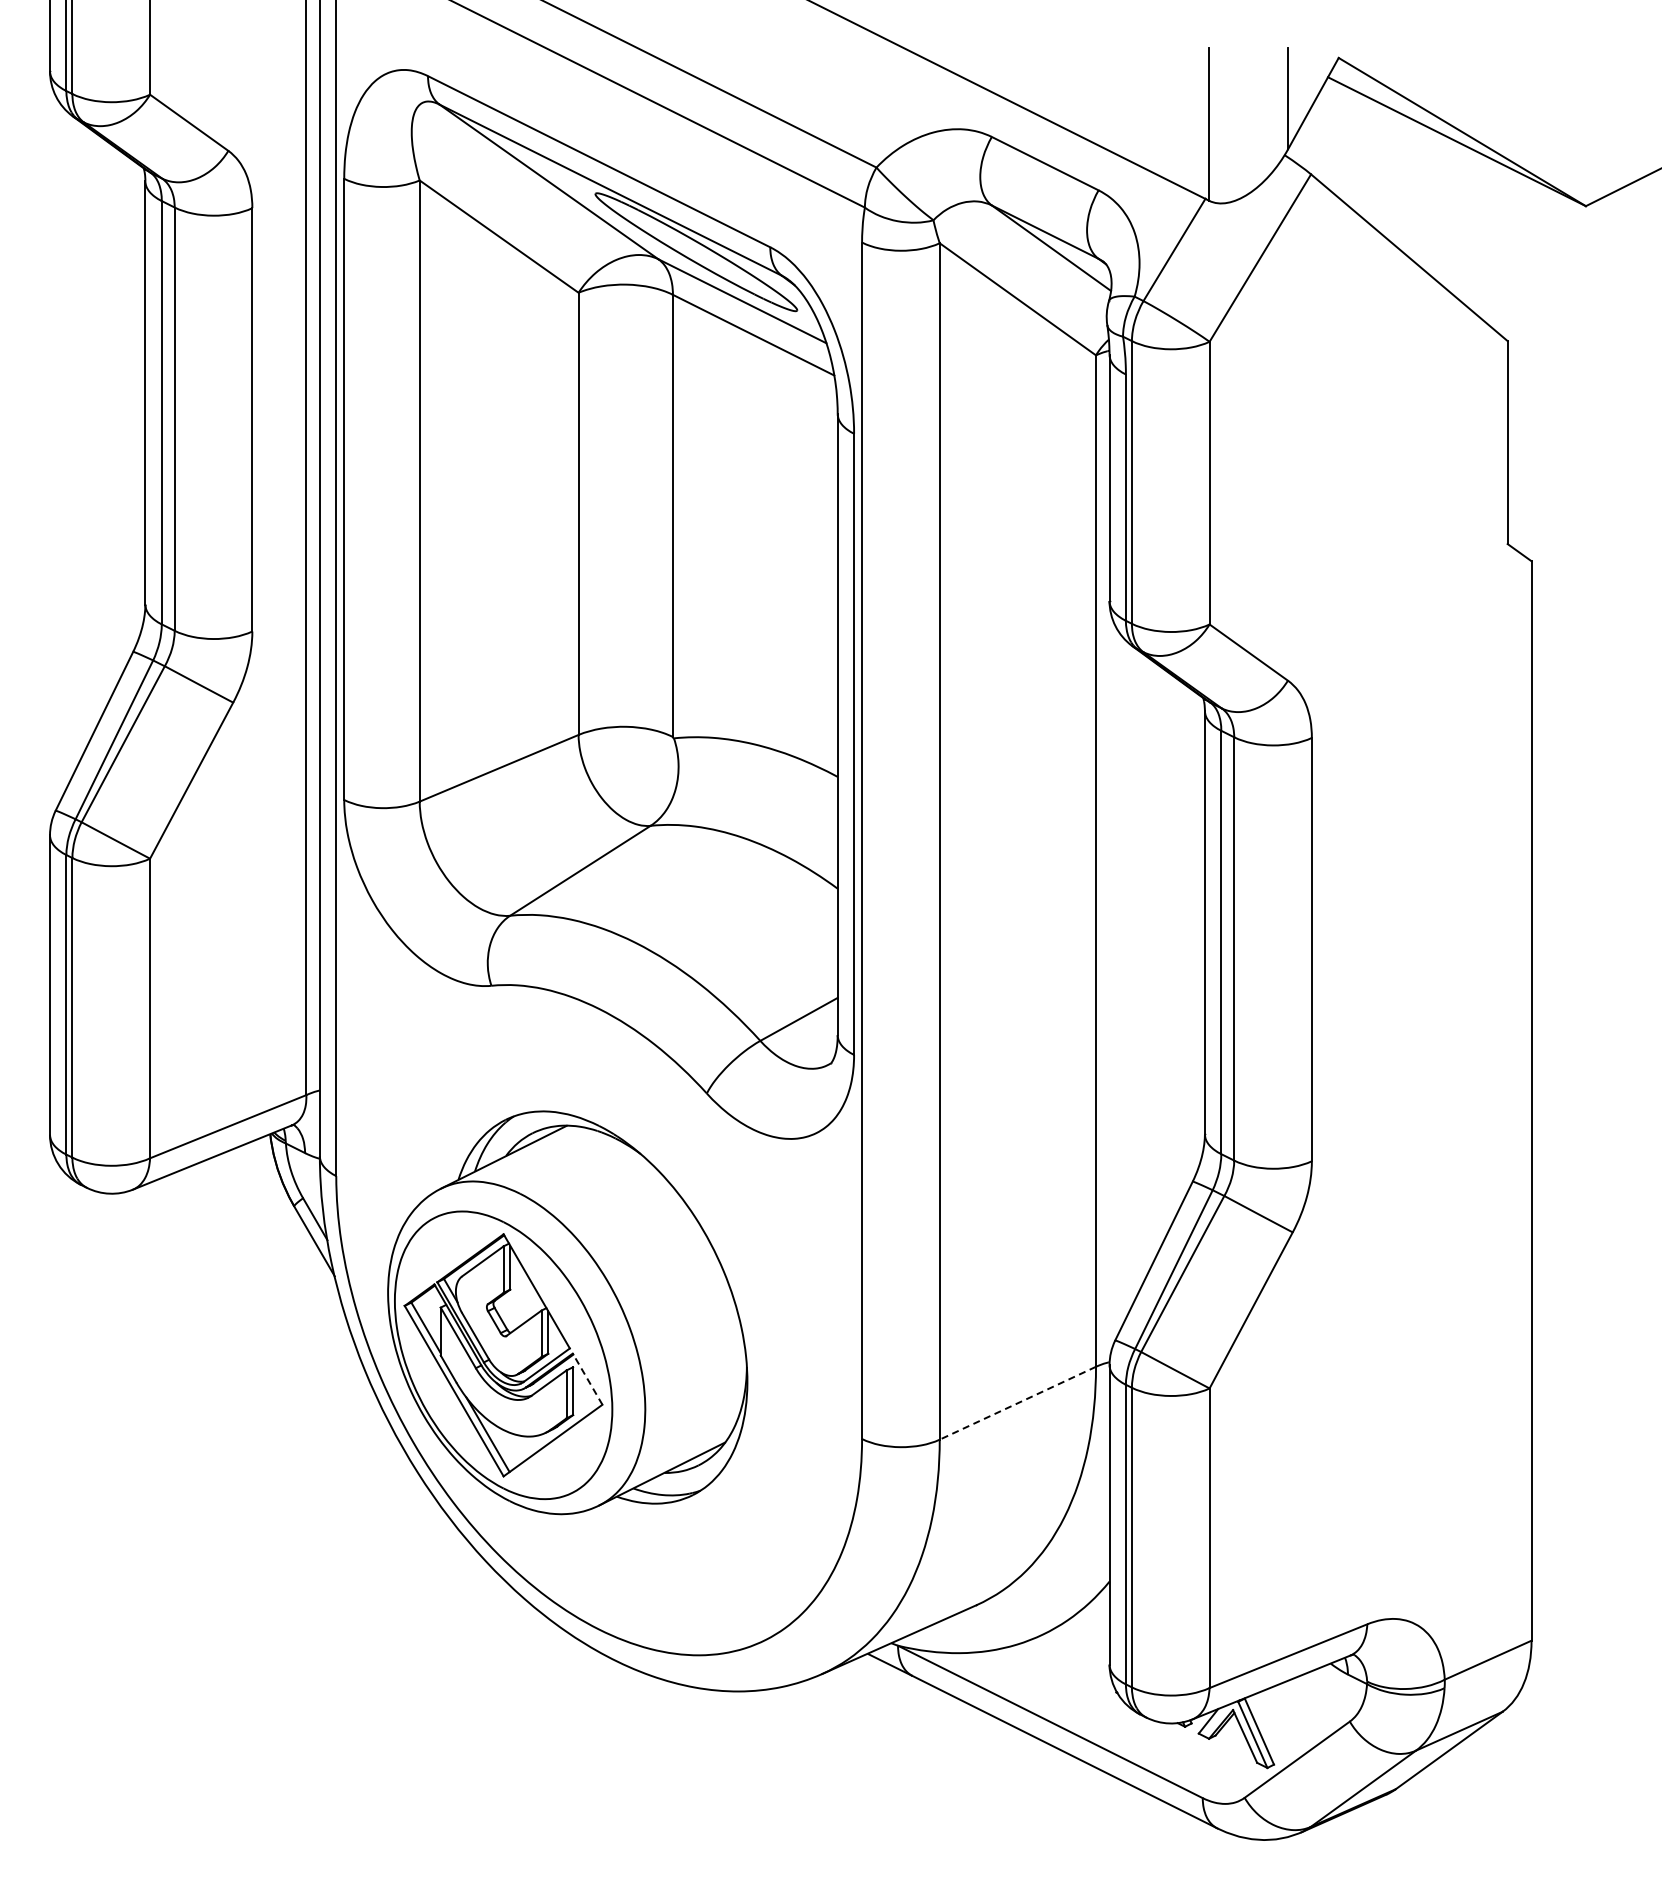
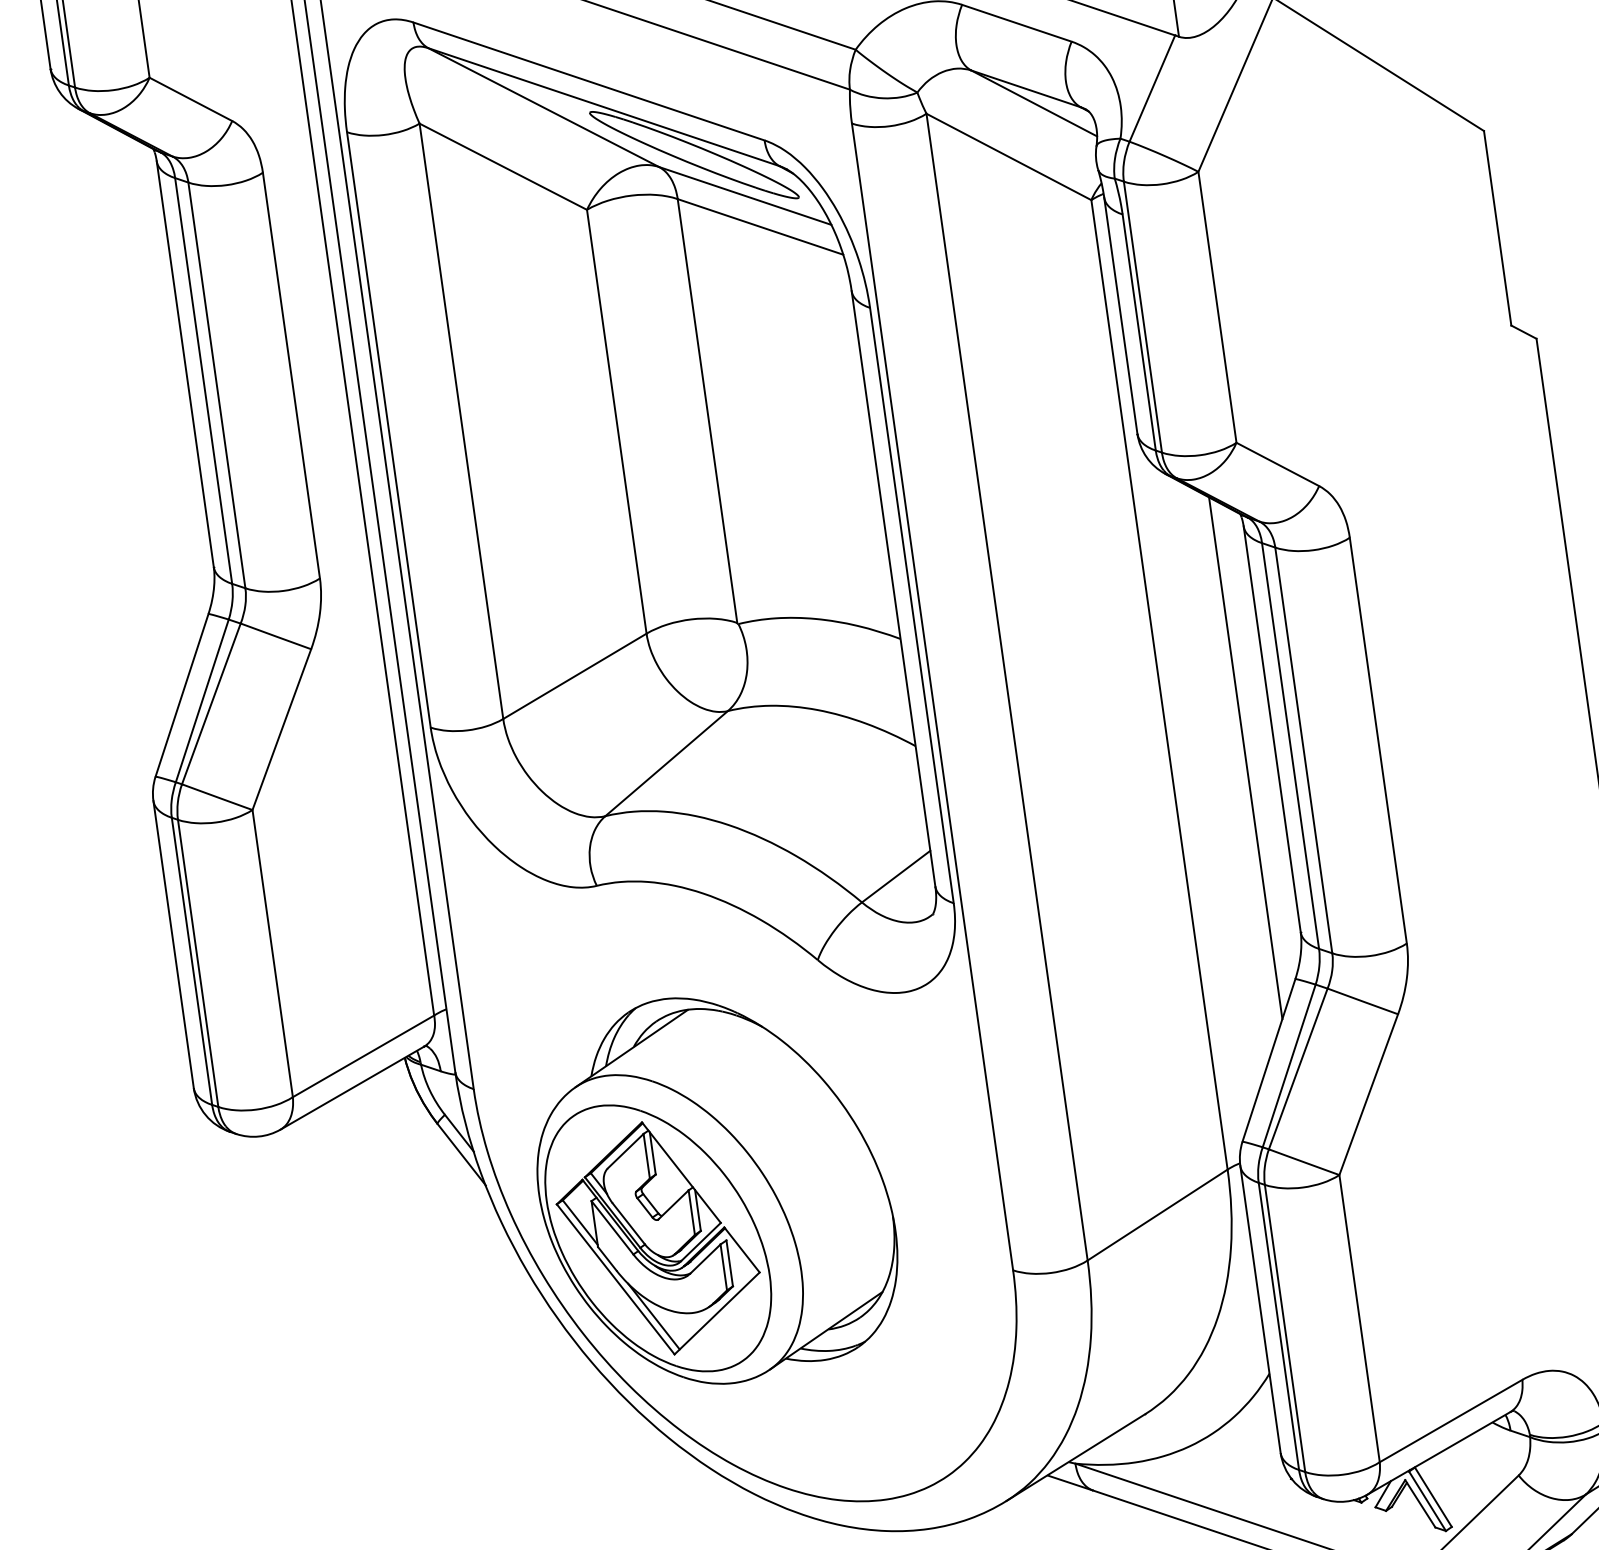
line: (1173, 948) -> (1245, 758), added
line: (587, 1379) -> (741, 1250), dashed -> solid
line: (1017, 1403) -> (1157, 1215), dashed -> solid

